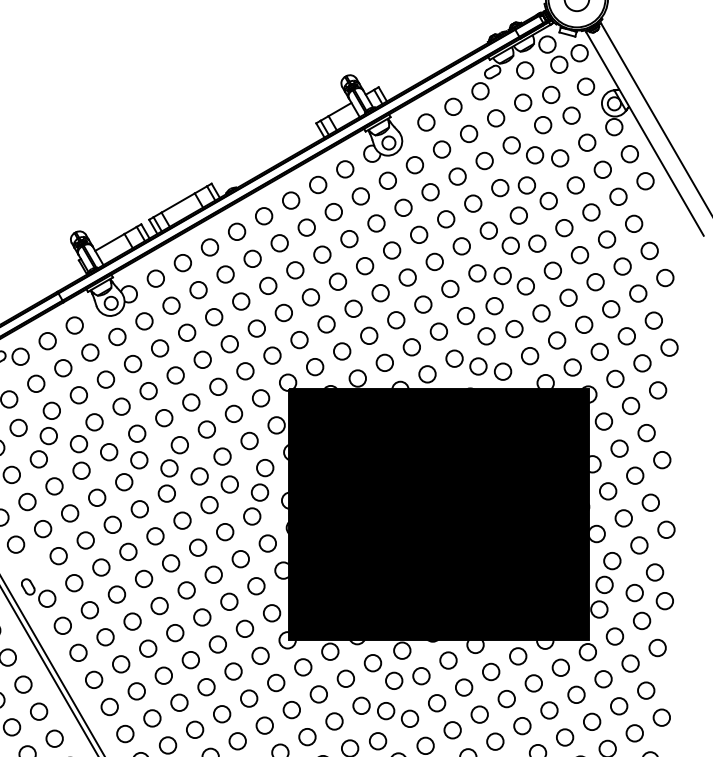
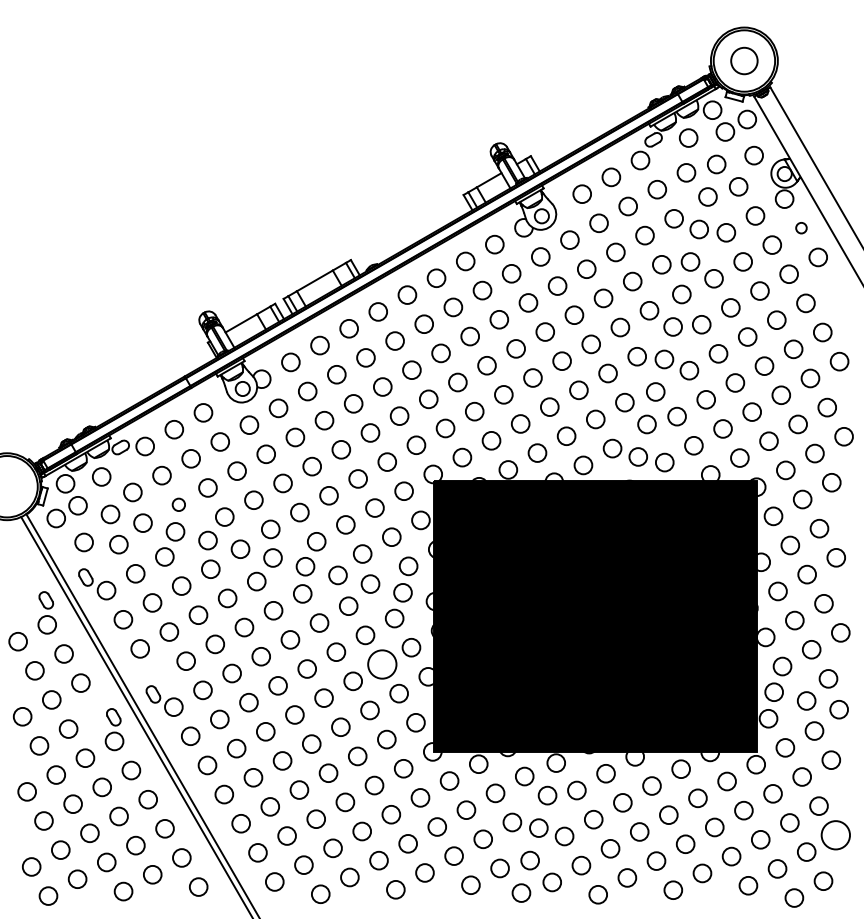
circle: (629, 153) -> (801, 227), size x0.6
circle: (51, 410) -> (178, 504), size x0.7
circle: (240, 559) -> (382, 664), size x1.6
circle: (661, 717) -> (835, 835), size x1.6

